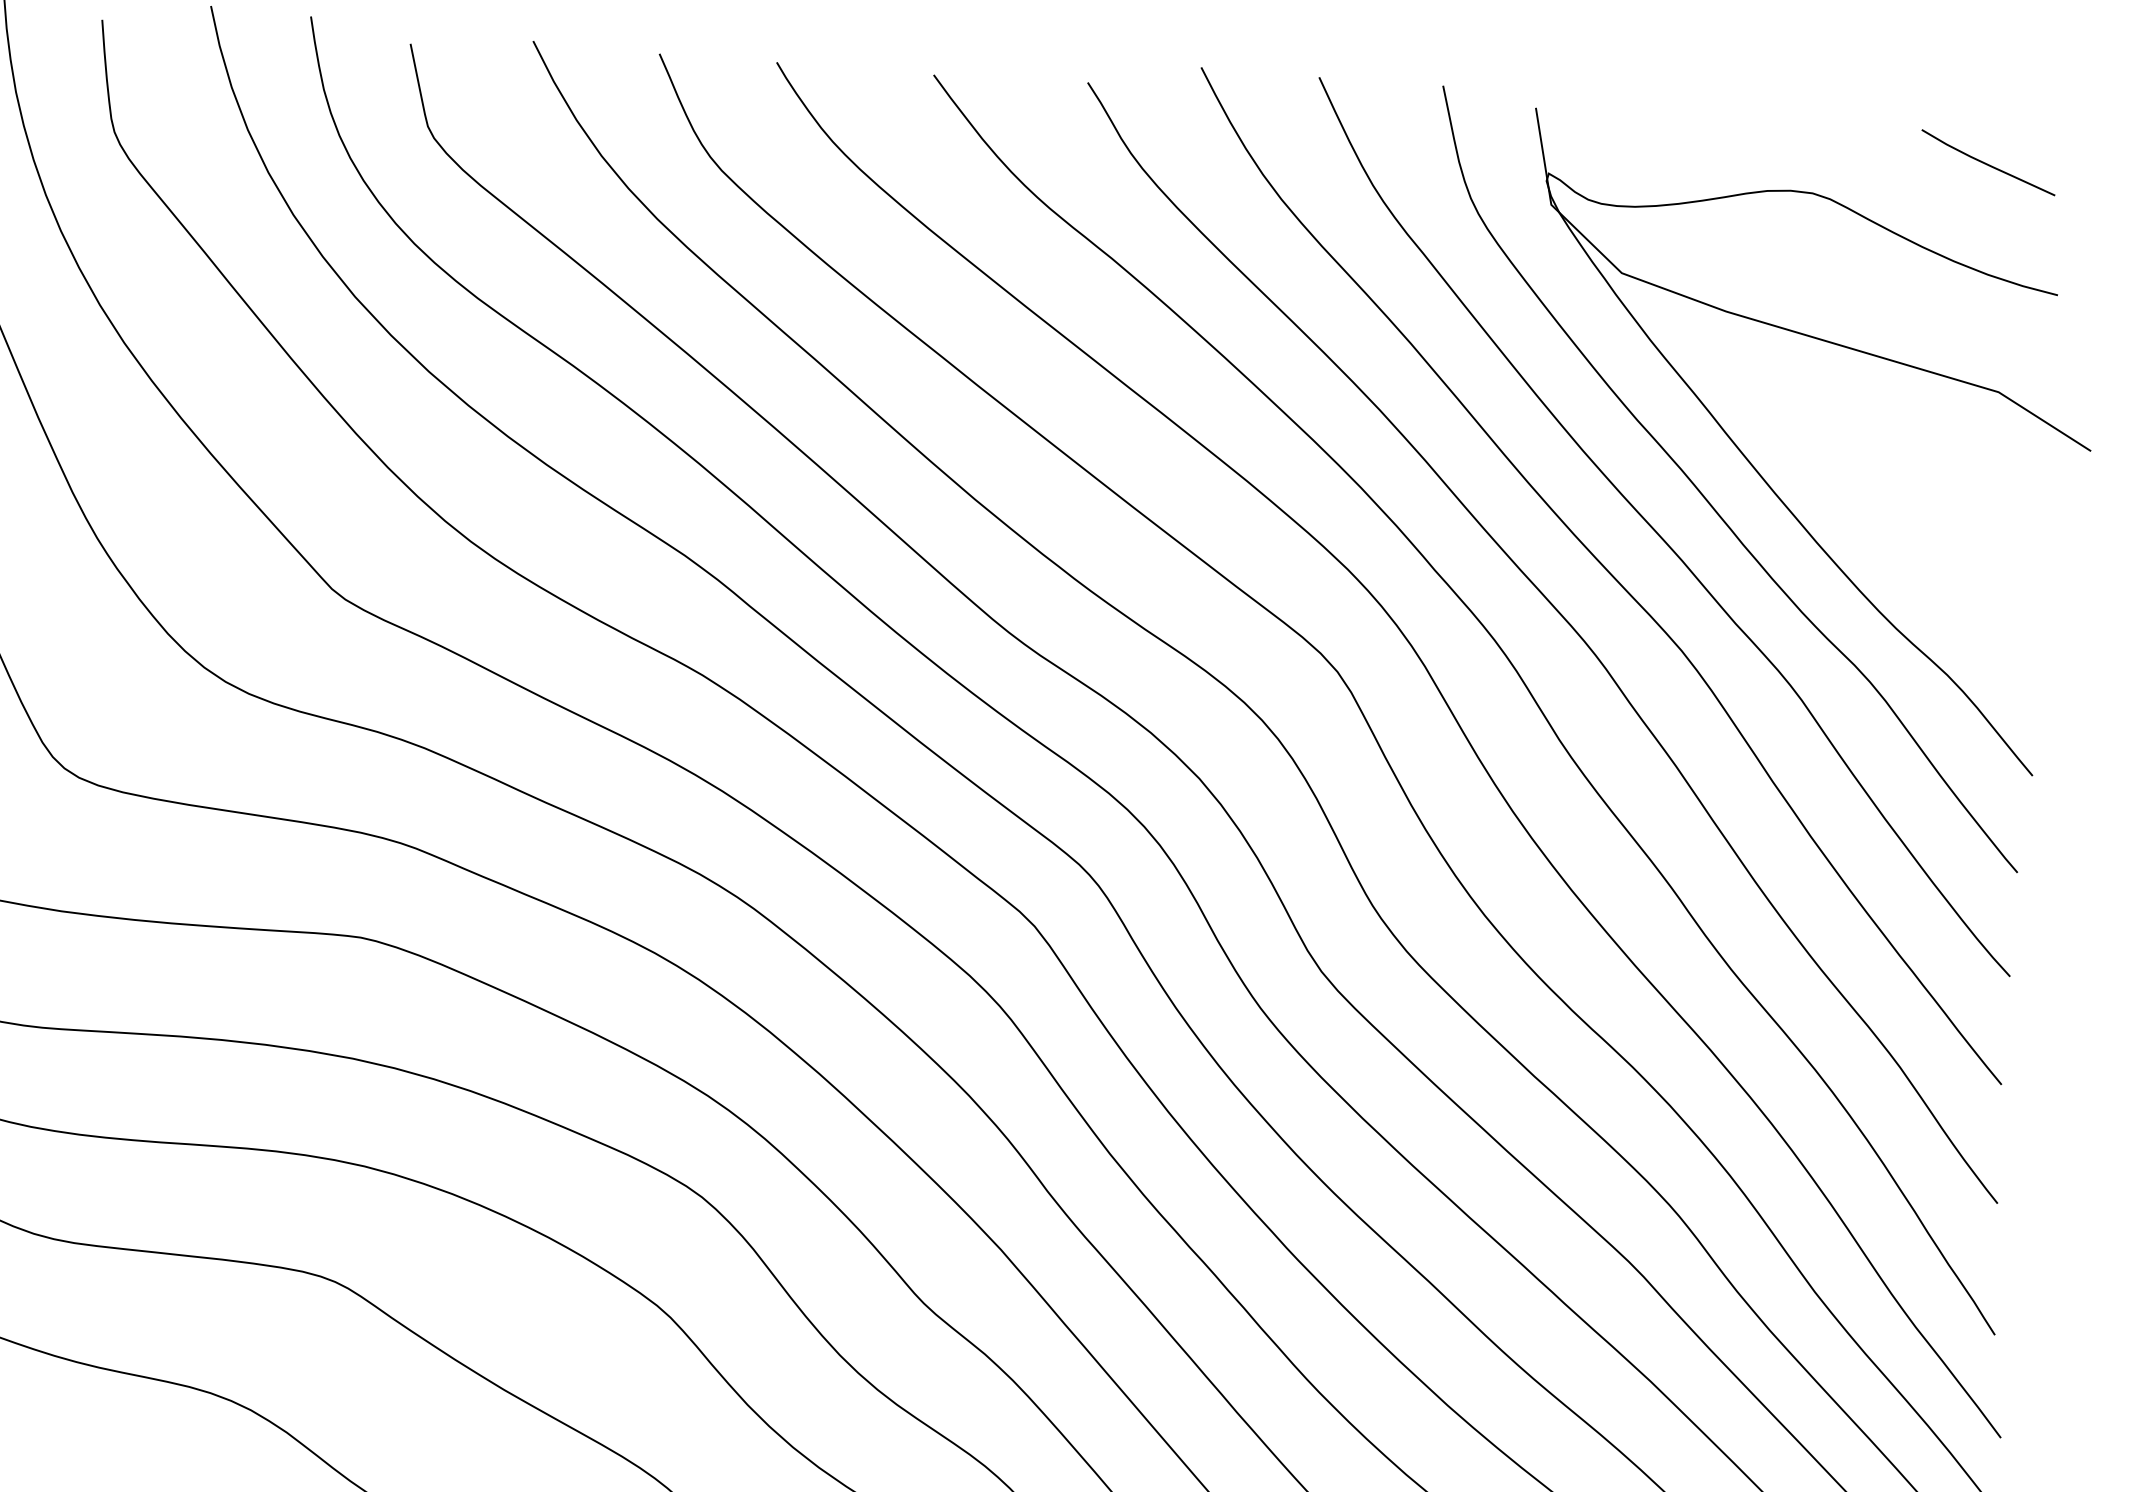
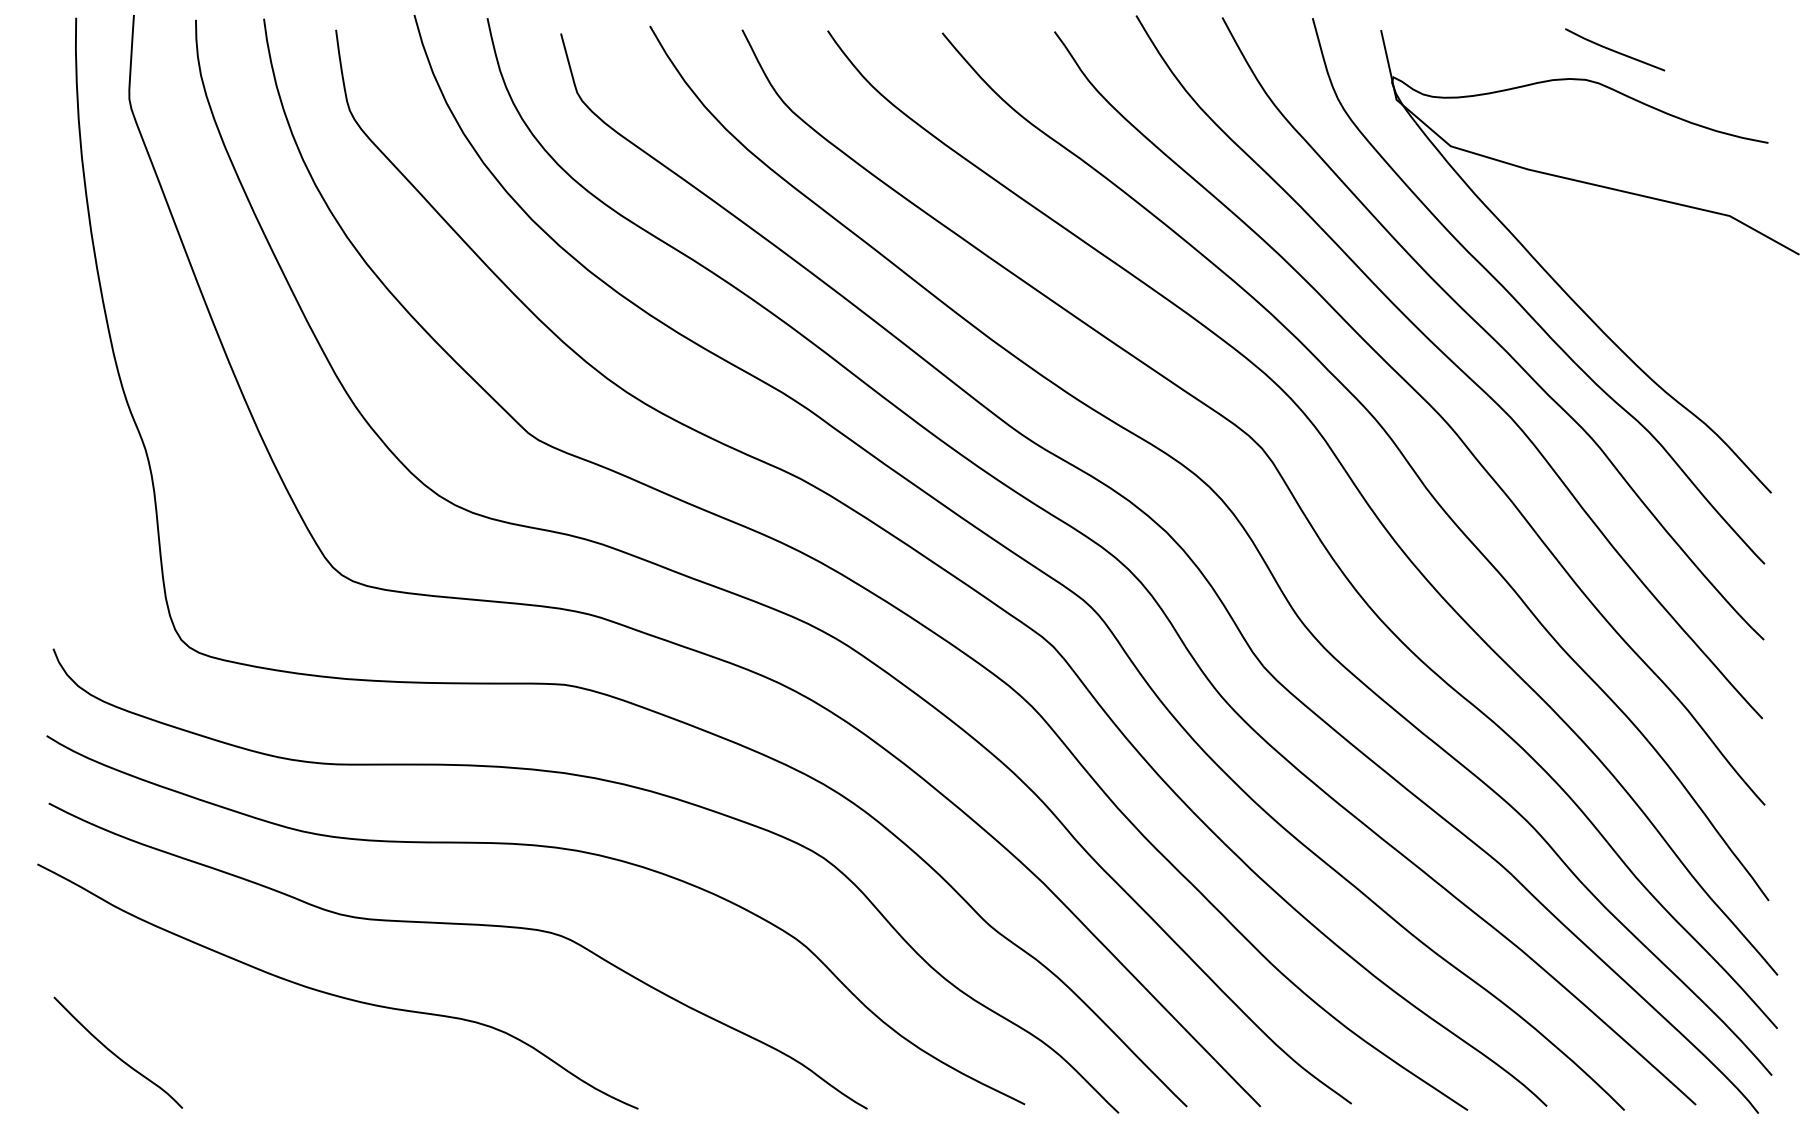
curve: (1988, 163) -> (1615, 50), moved

